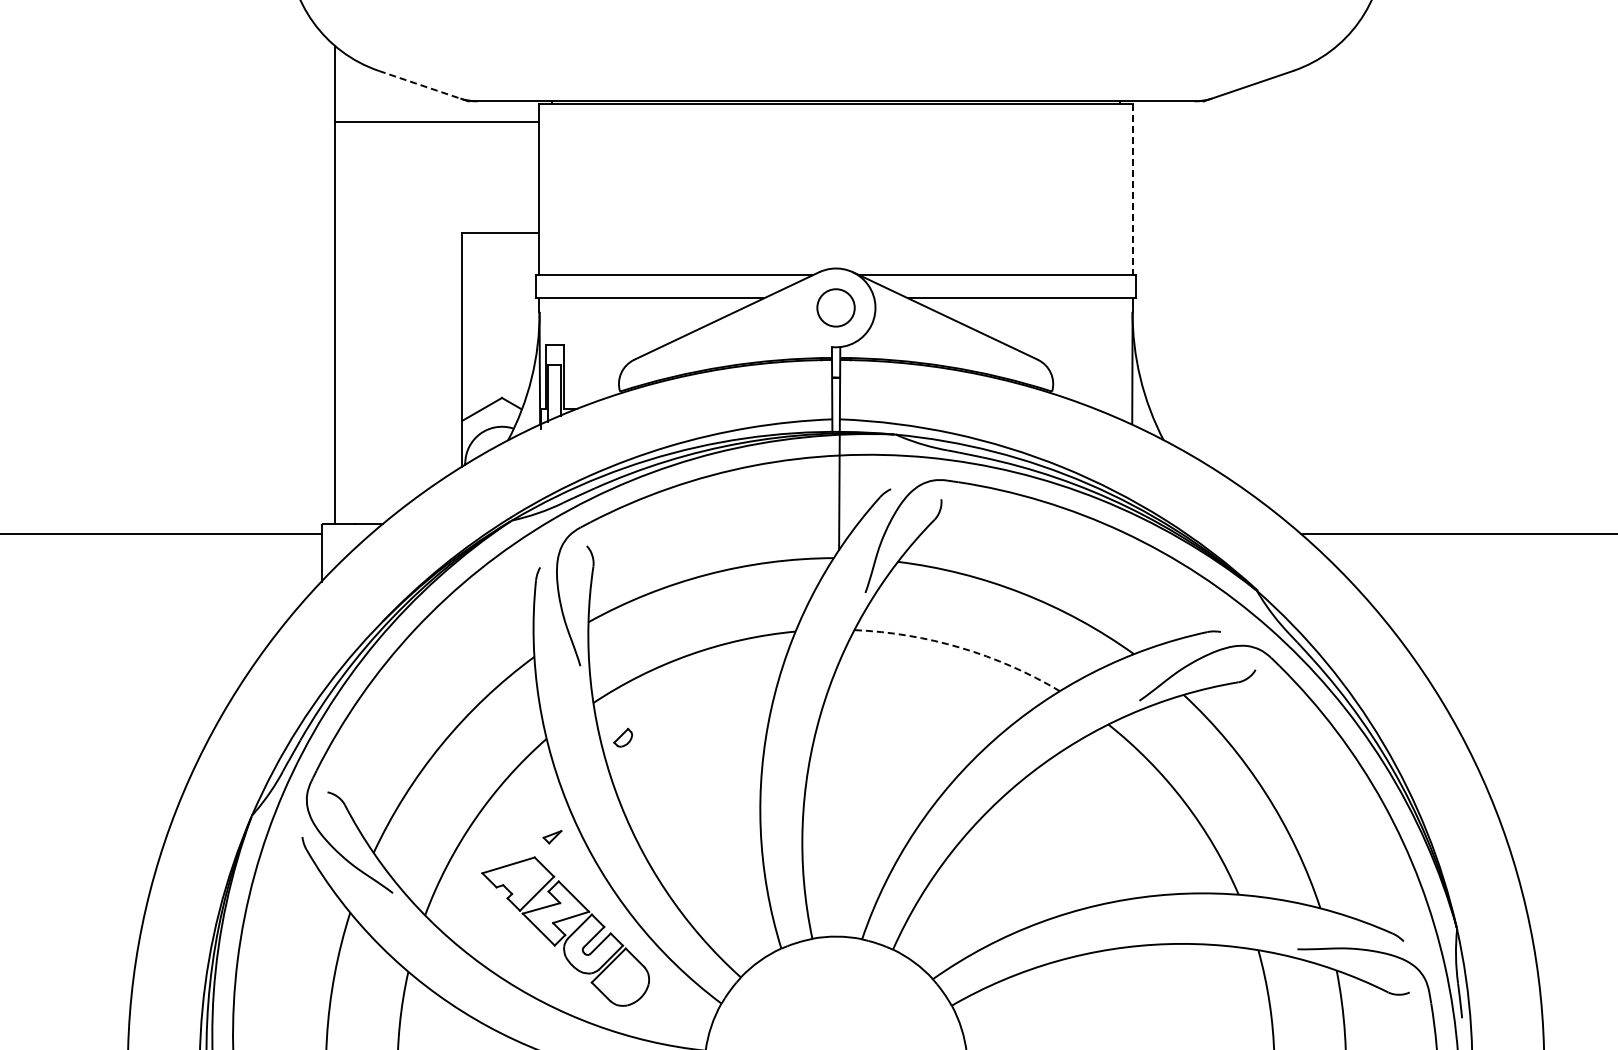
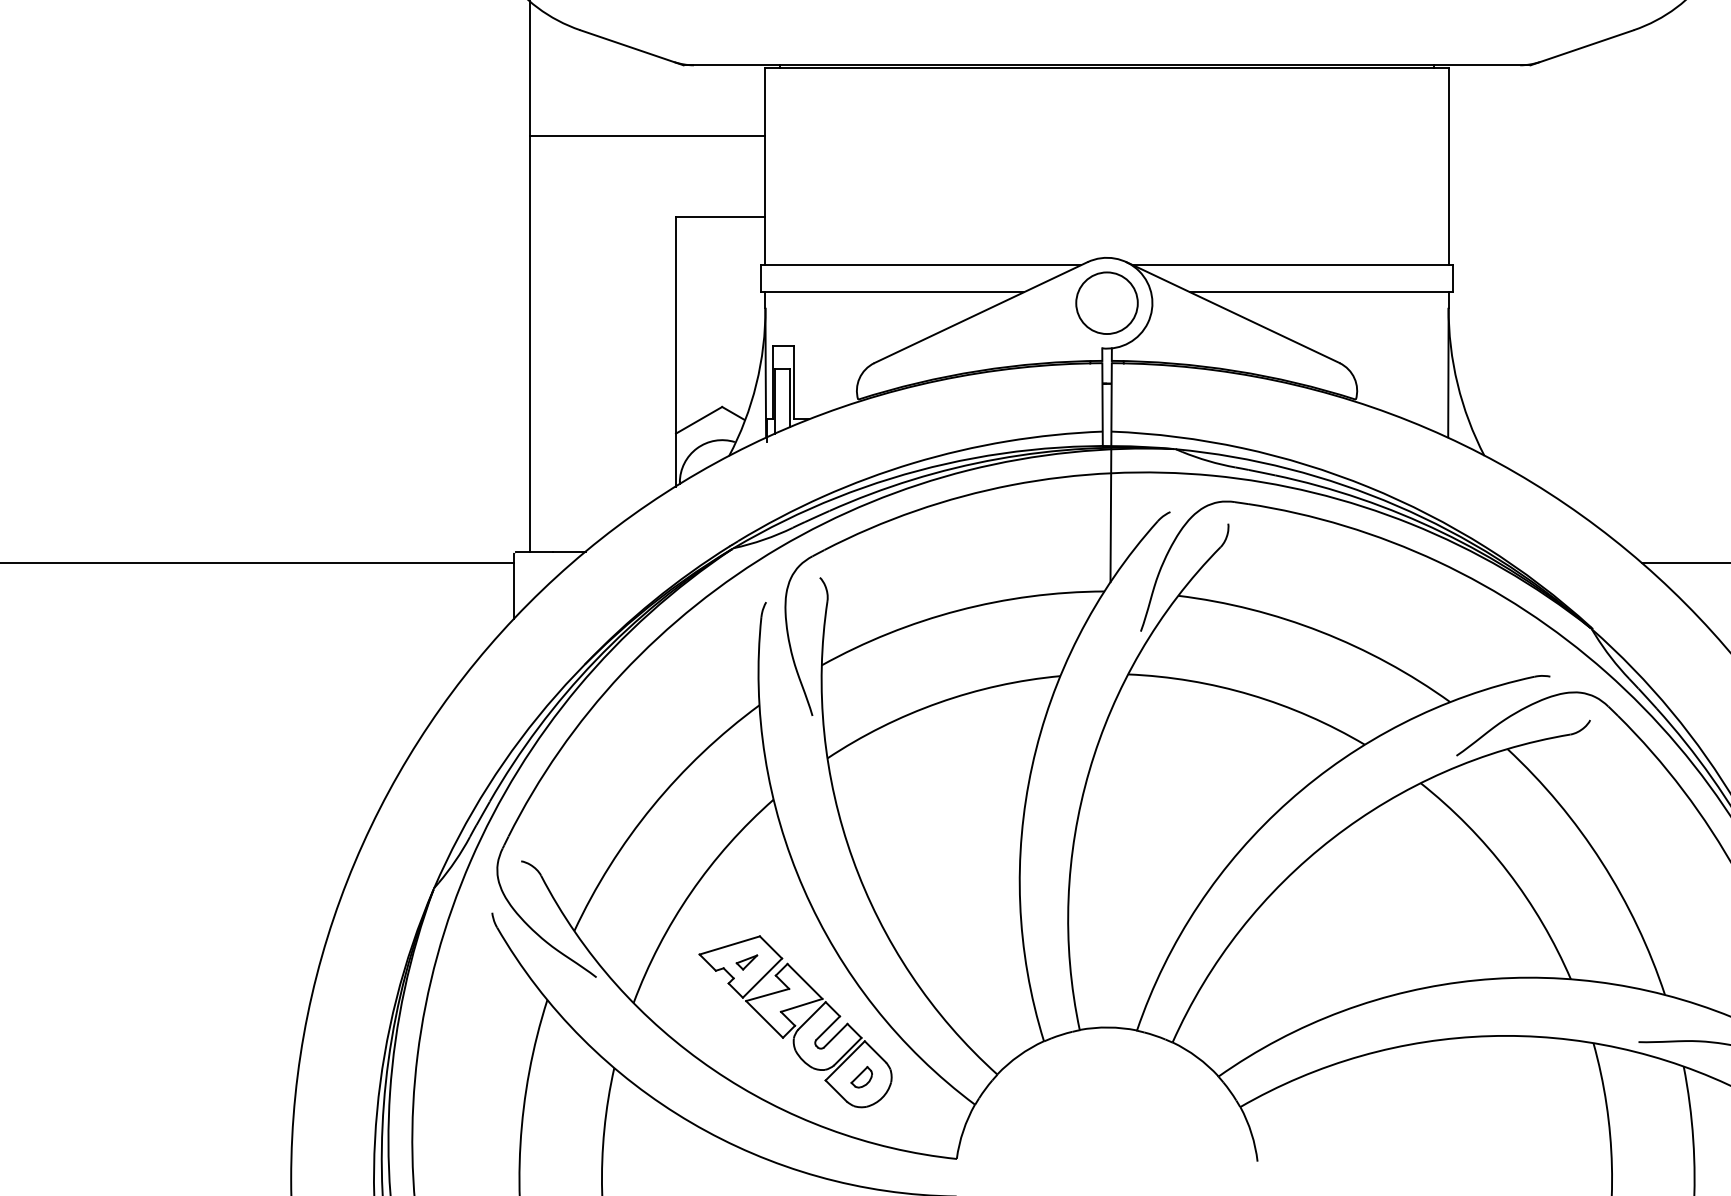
line: (423, 86) -> (631, 48), dashed -> solid
line: (437, 121) -> (647, 135), moved
line: (1133, 189) -> (1449, 166), dashed -> solid
circle: (835, 307) -> (1106, 302), size x1.43
arc: (960, 647) -> (1250, 694), dashed -> solid
part: (622, 737) -> (860, 1076), moved
part: (552, 837) -> (746, 962), moved

